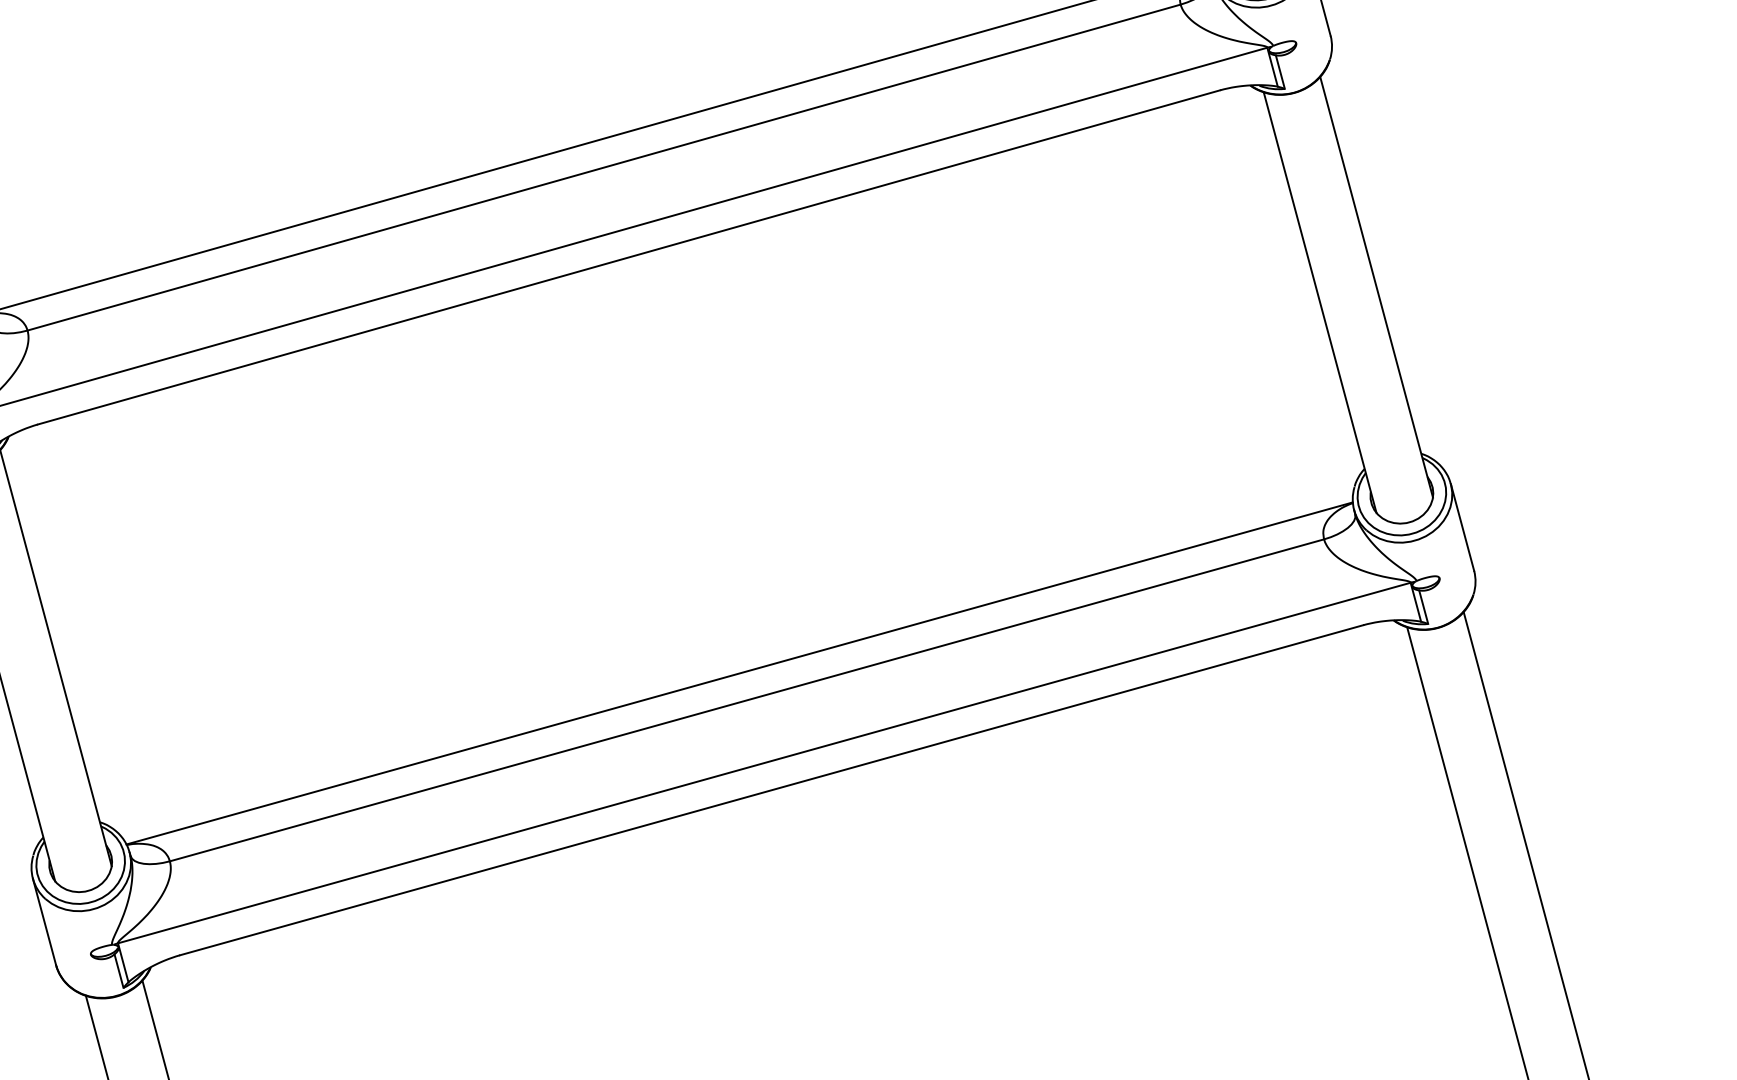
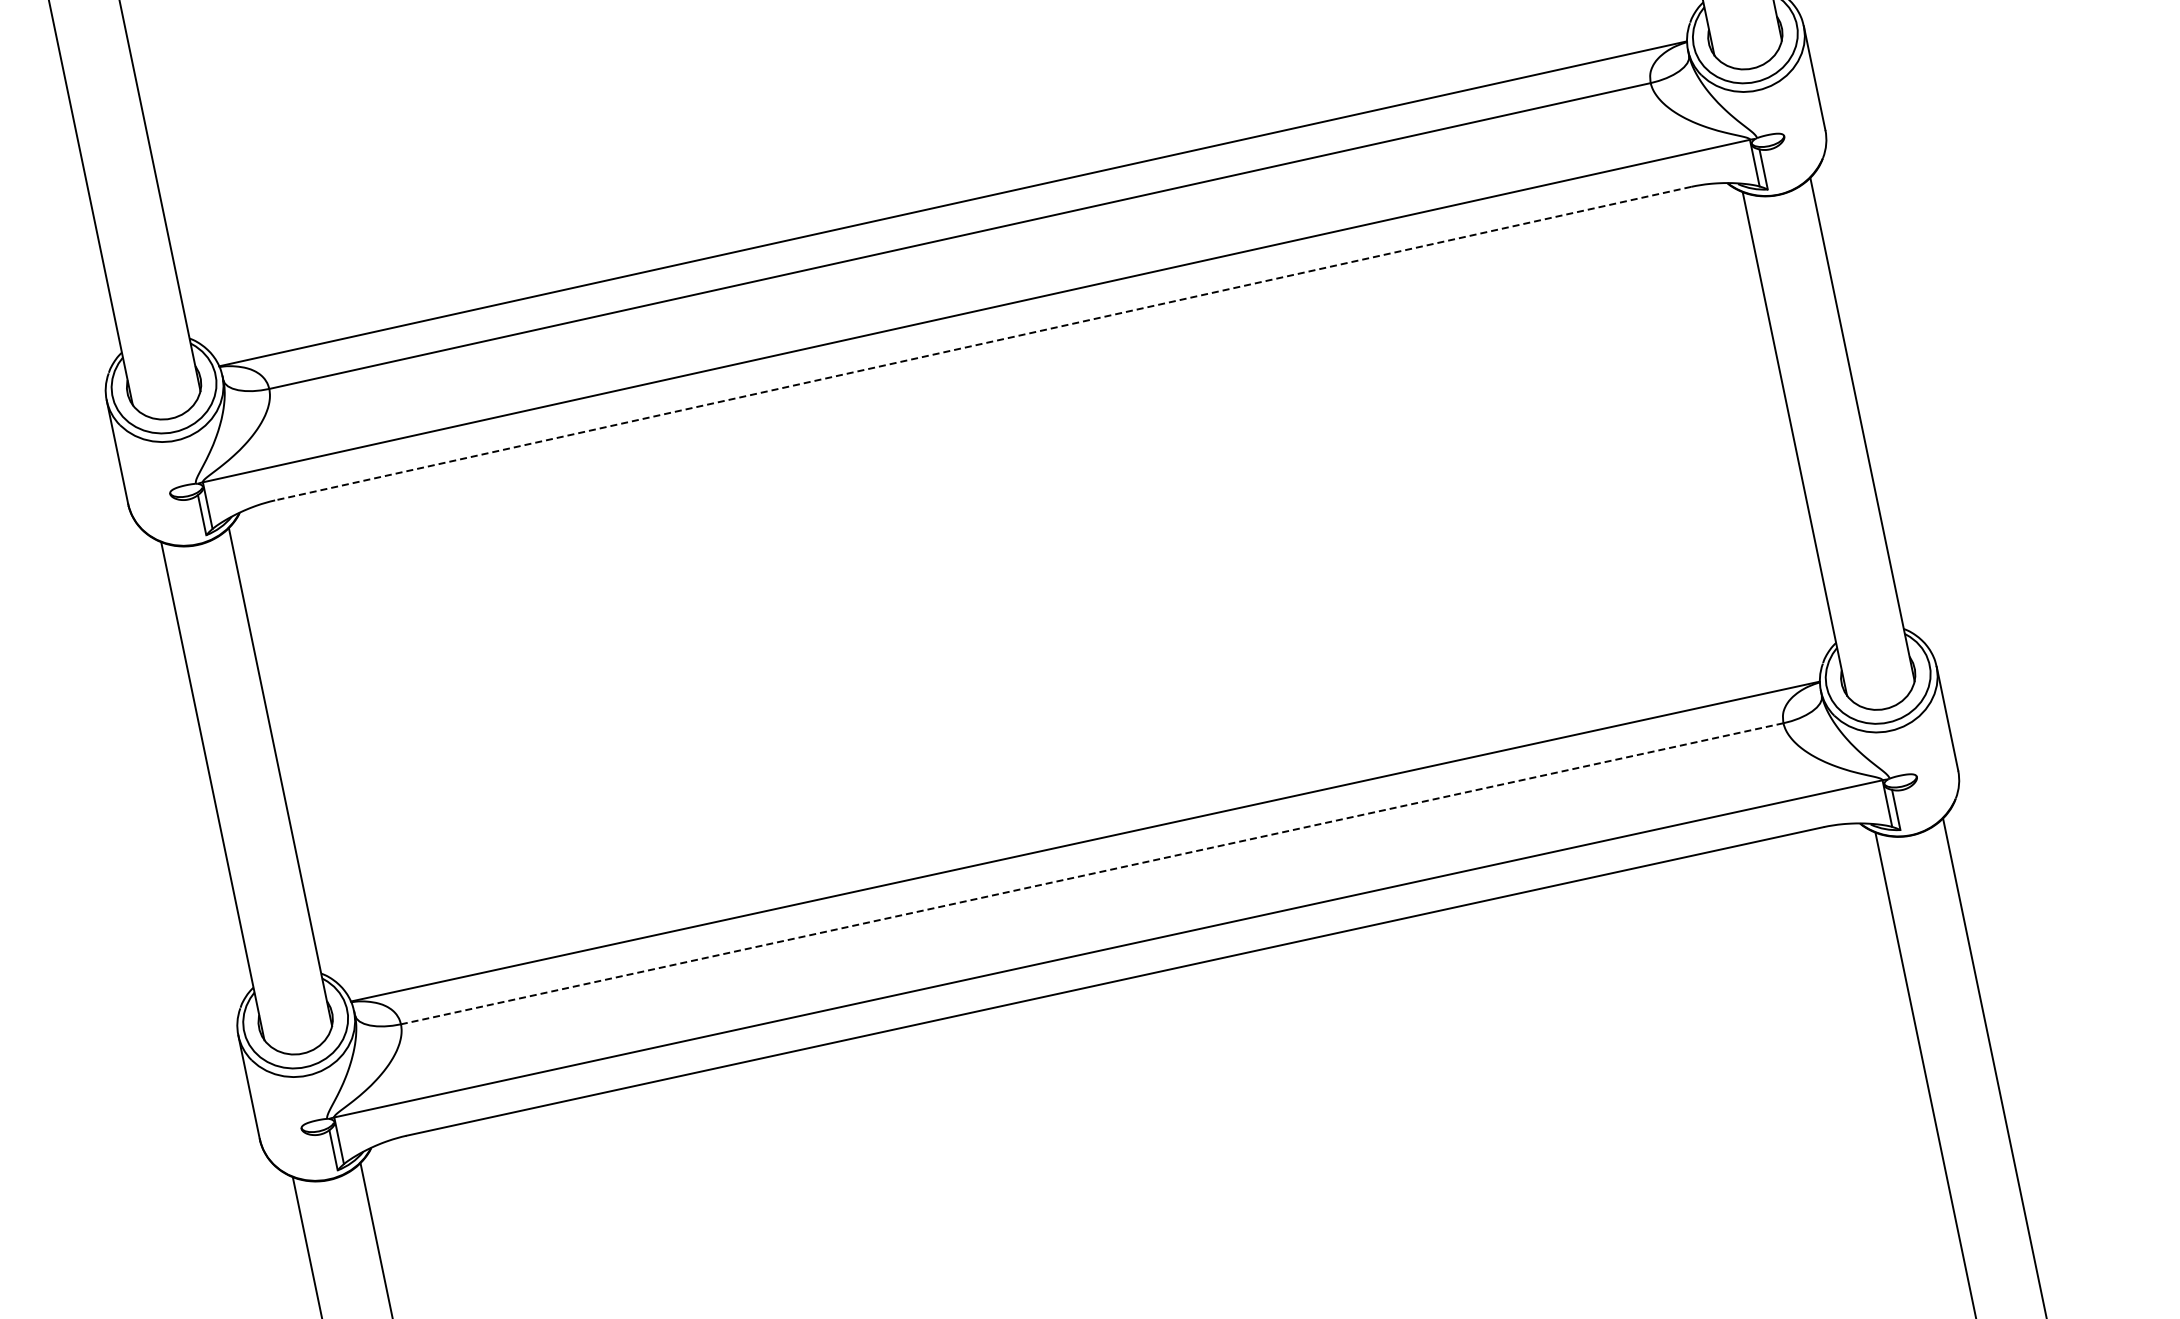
line: (628, 257) -> (982, 343), solid -> dashed
line: (746, 700) -> (1091, 873), solid -> dashed

